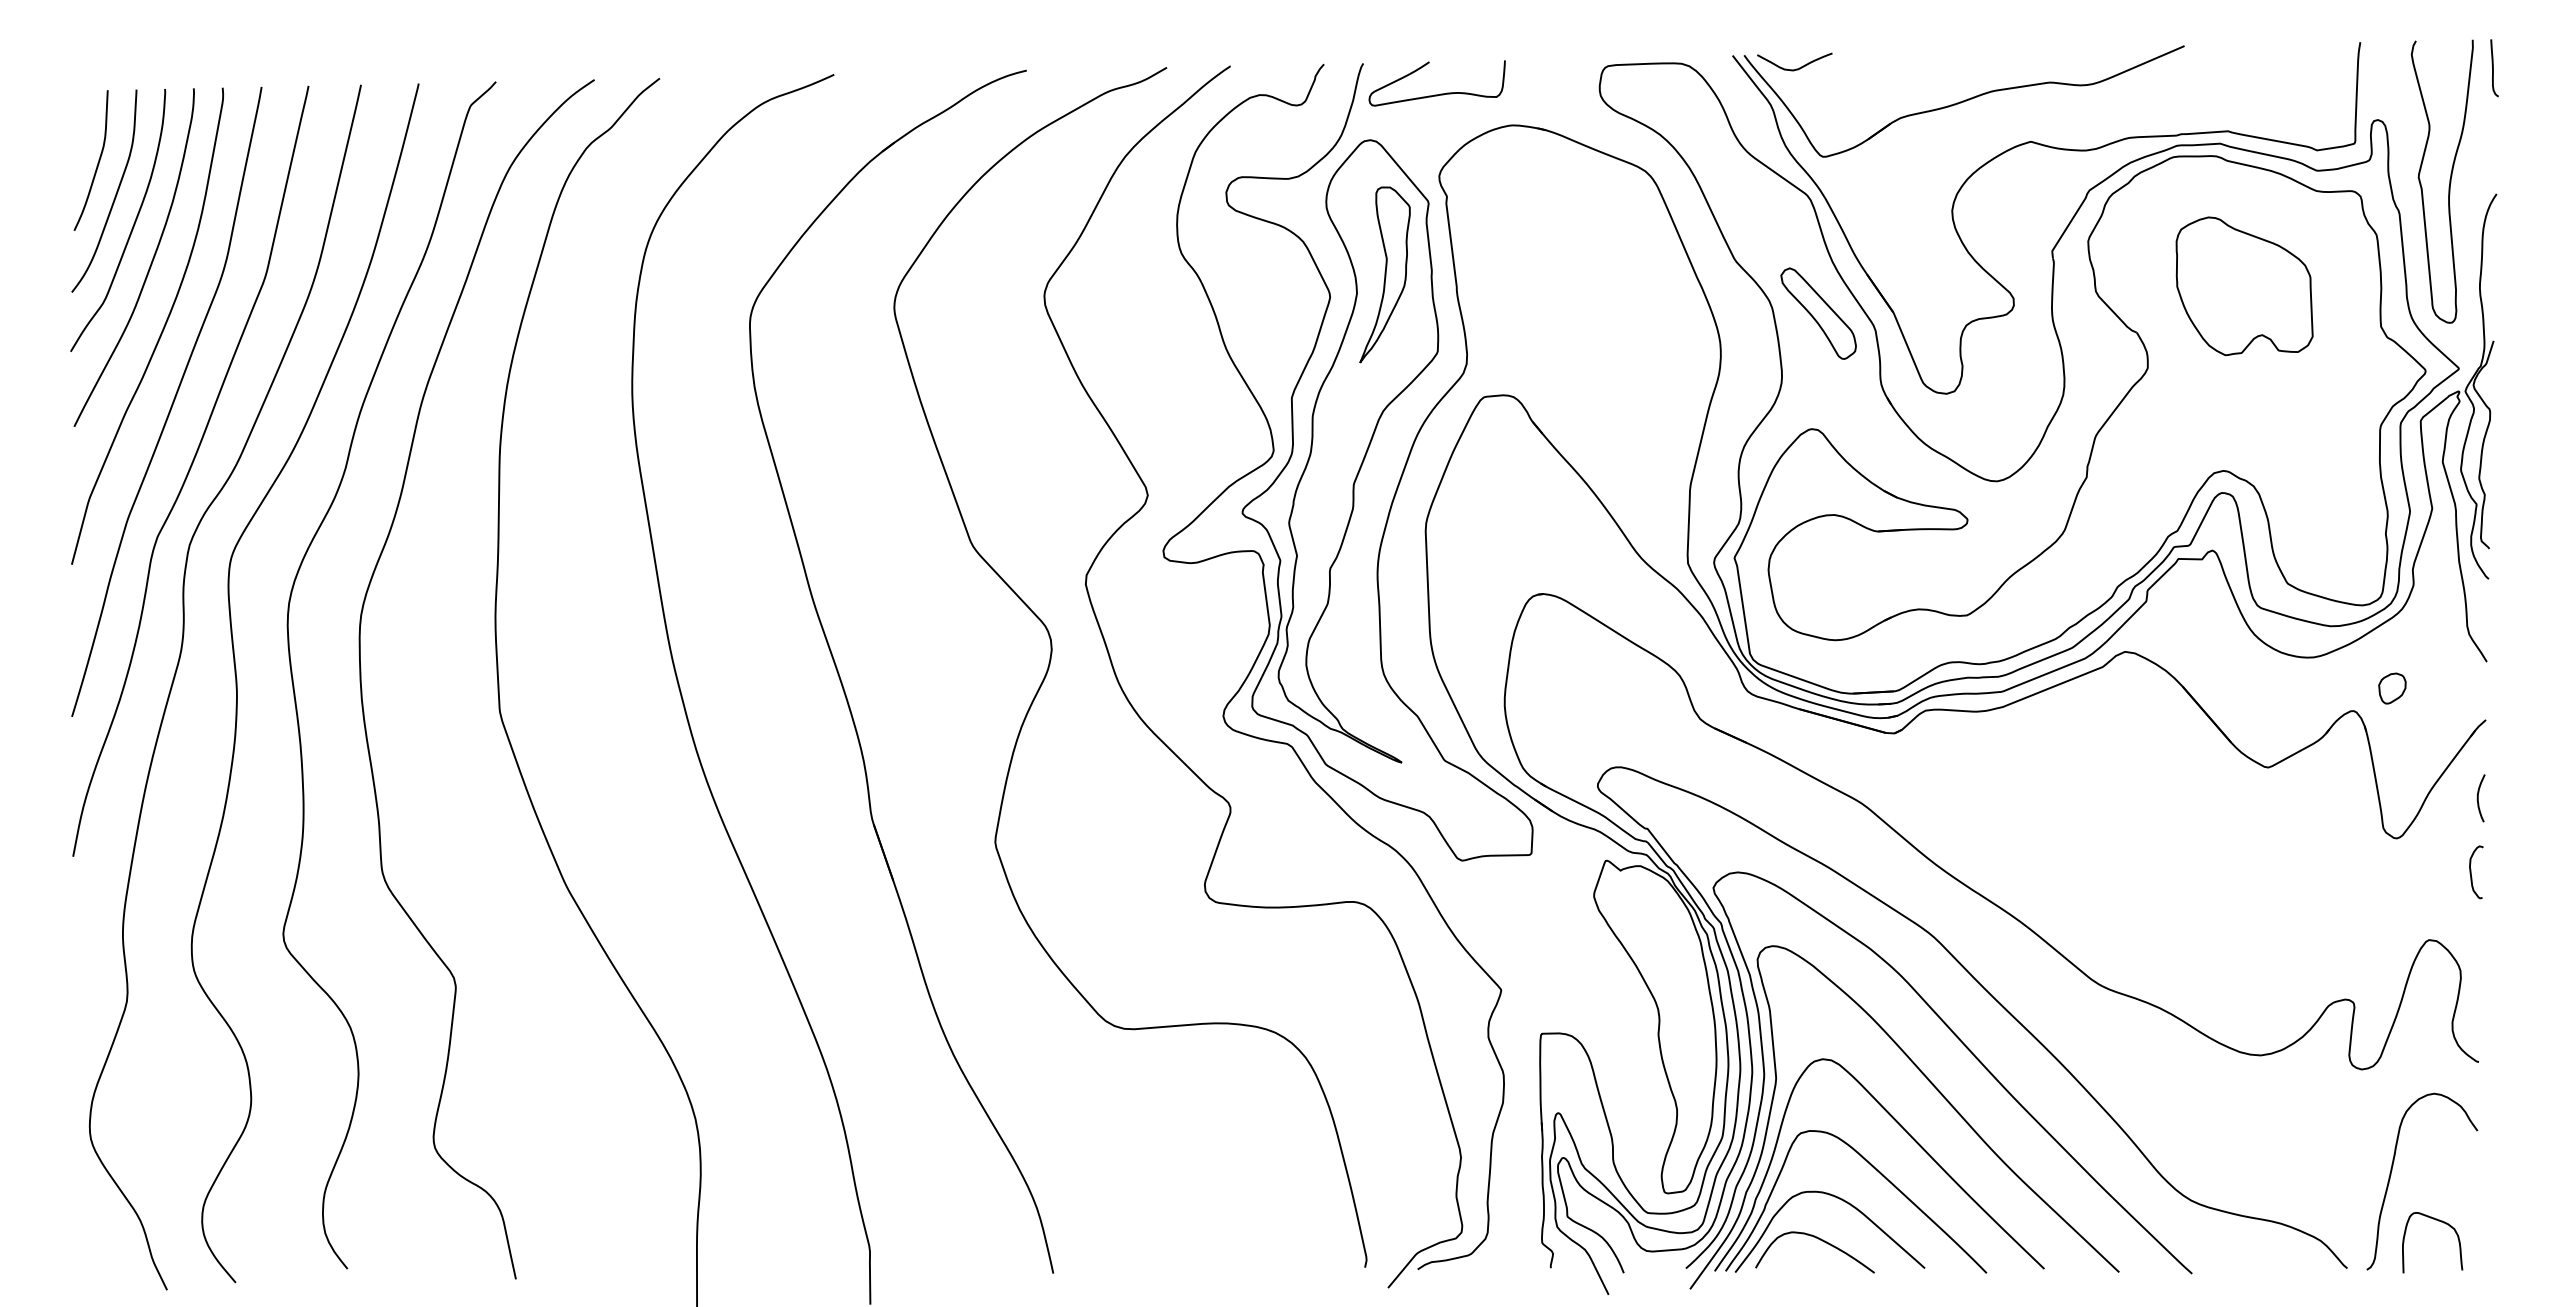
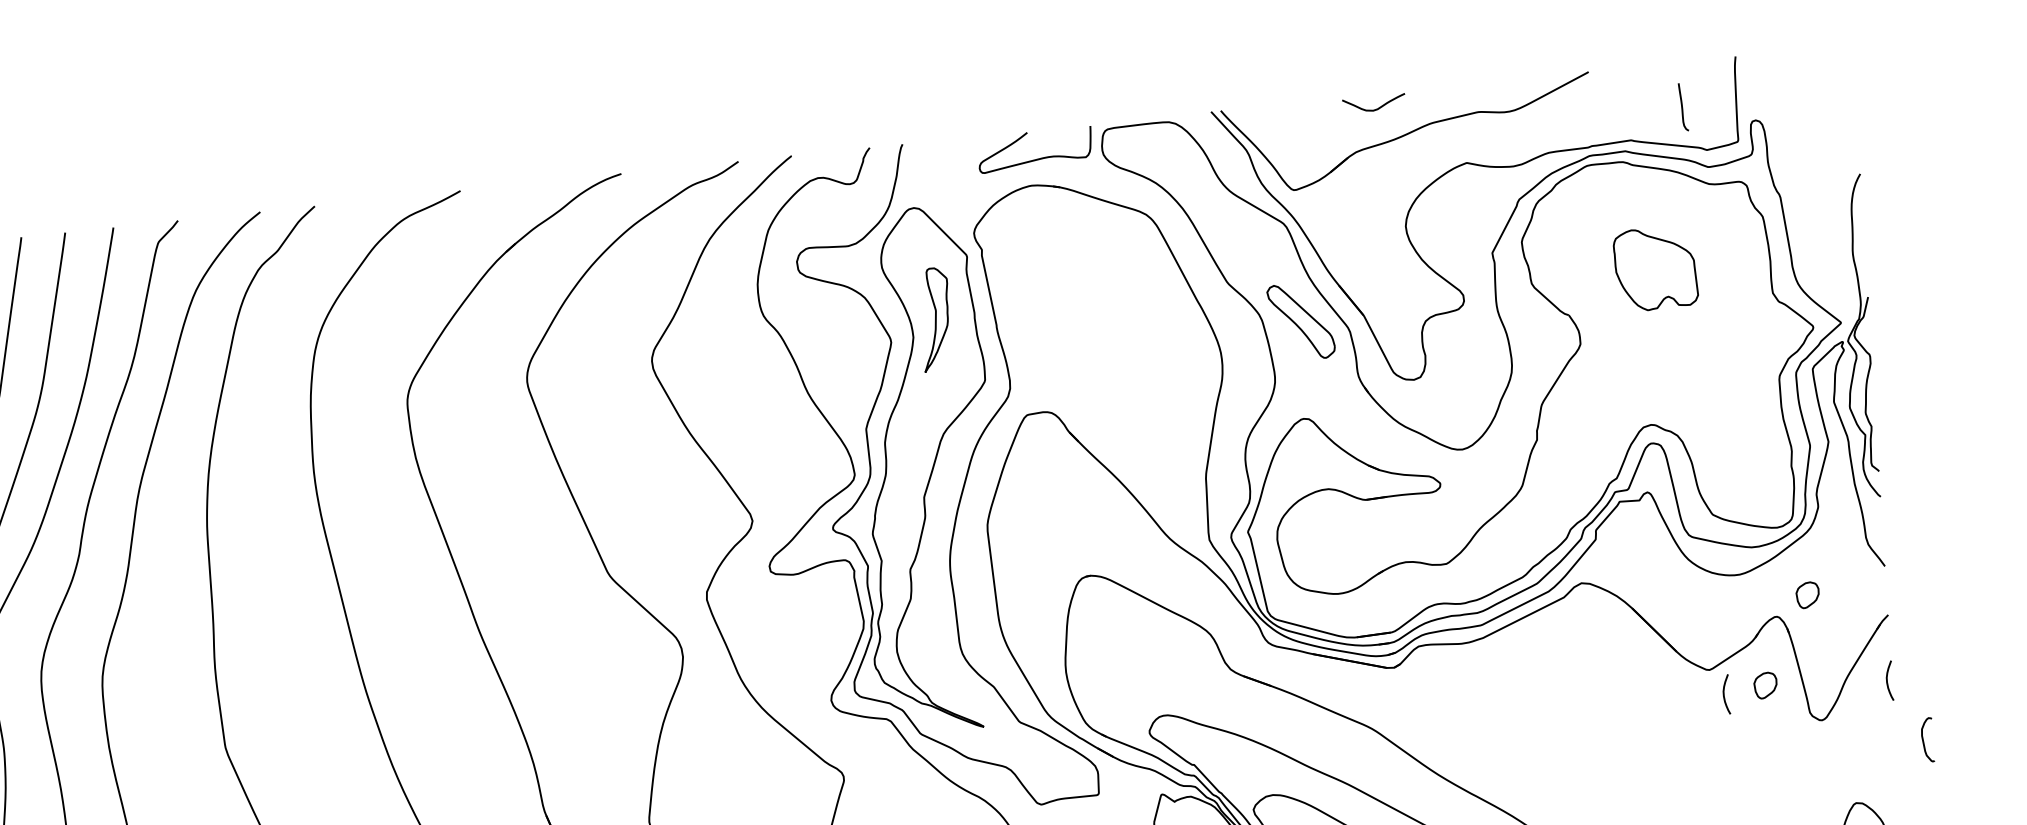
curve: (1796, 68) -> (1375, 108), moved
curve: (2493, 68) -> (1682, 107), moved
curve: (1440, 93) -> (1038, 158), moved
curve: (2449, 181) -> (1819, 166), removed
part: (1384, 274) -> (935, 319), size x0.7
part: (2244, 286) -> (1655, 269), size x0.7
part: (2333, 791) -> (1765, 685), added
curve: (2283, 798) -> (1724, 694), added
curve: (2471, 872) -> (1923, 740), moved

